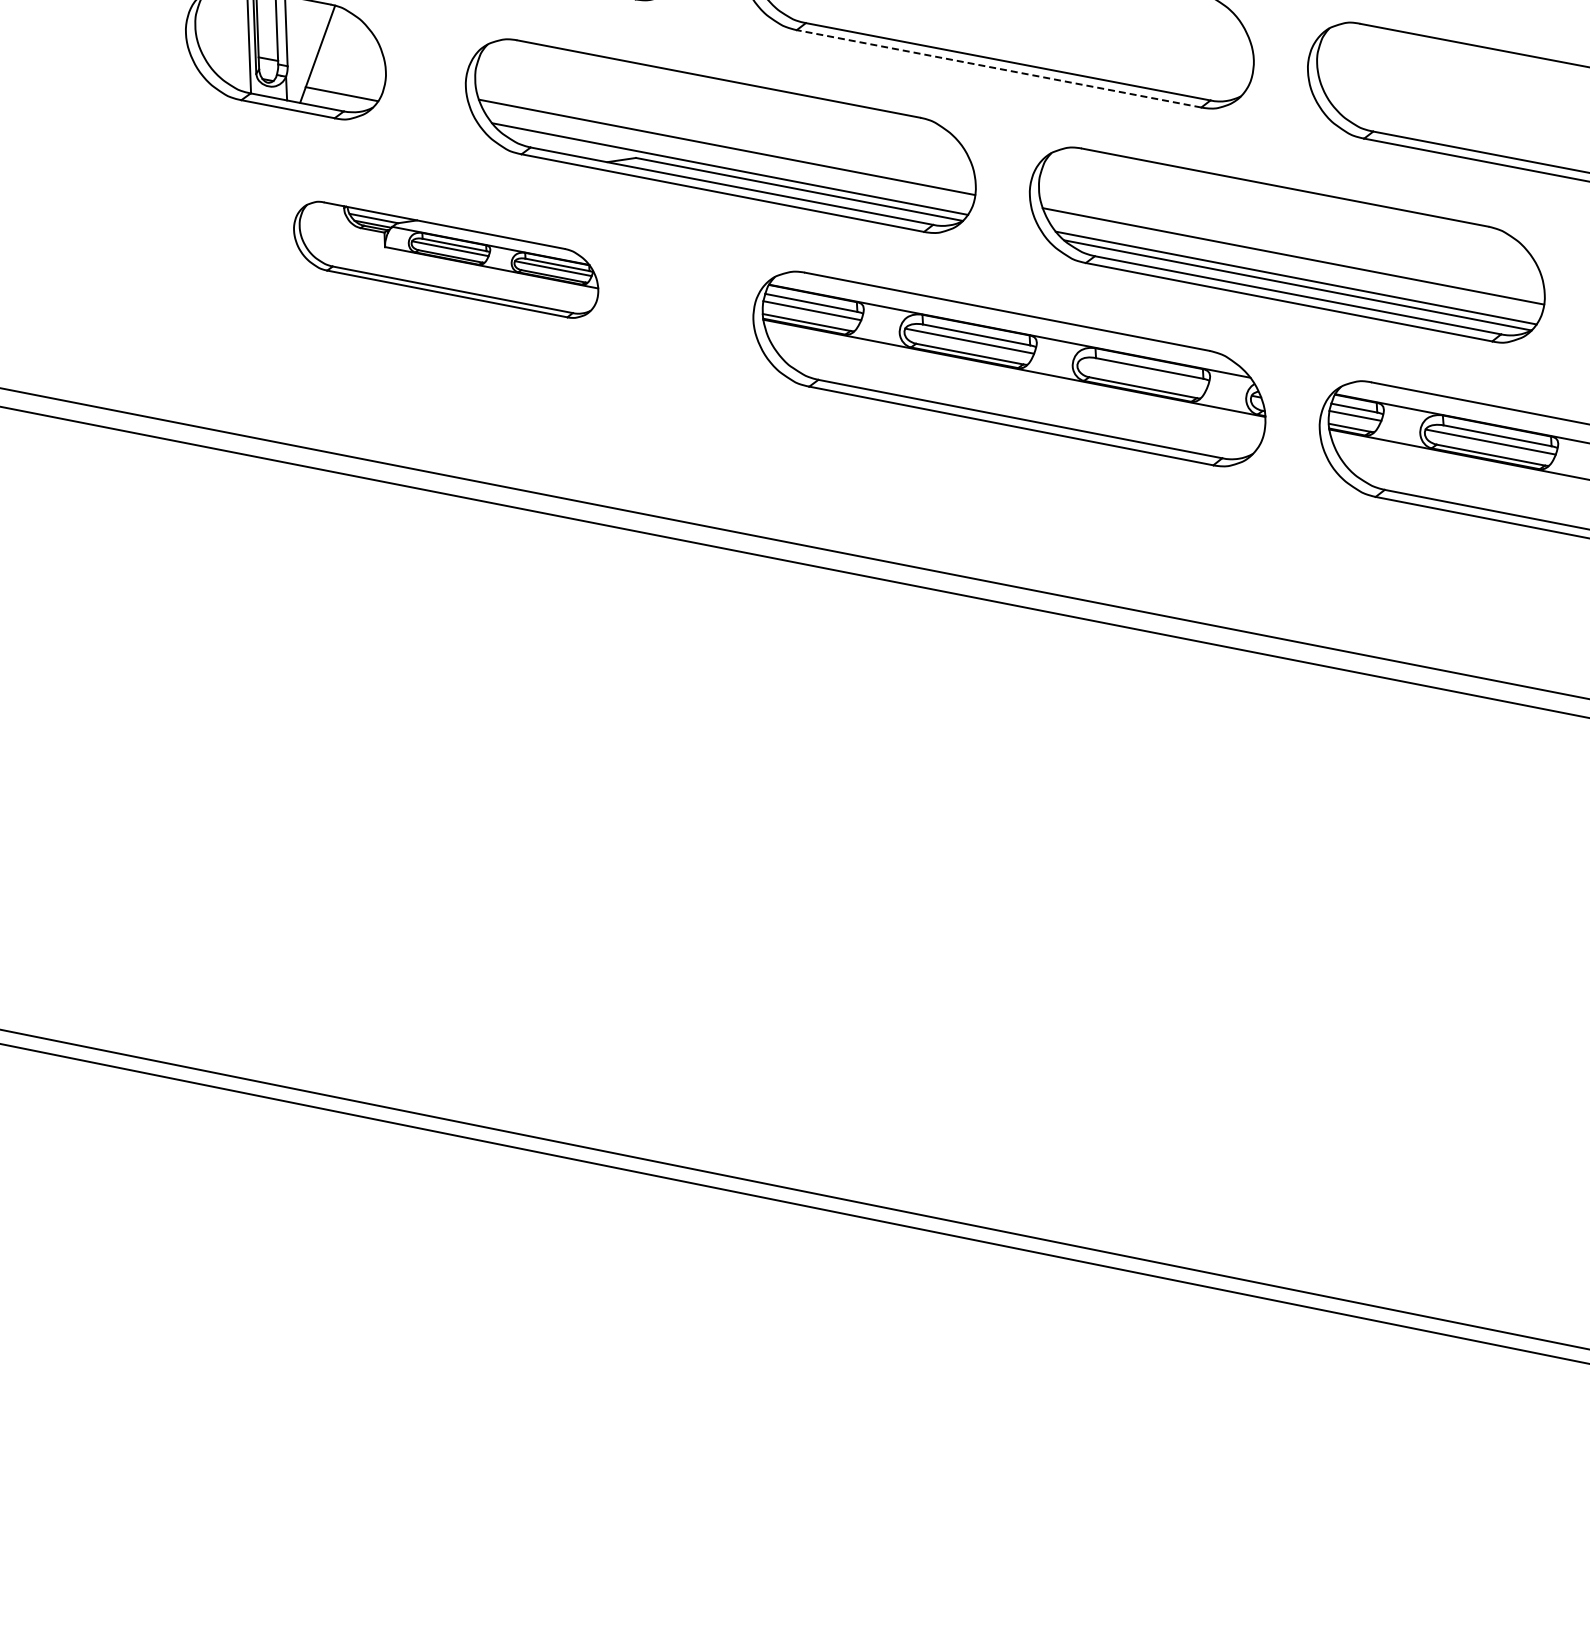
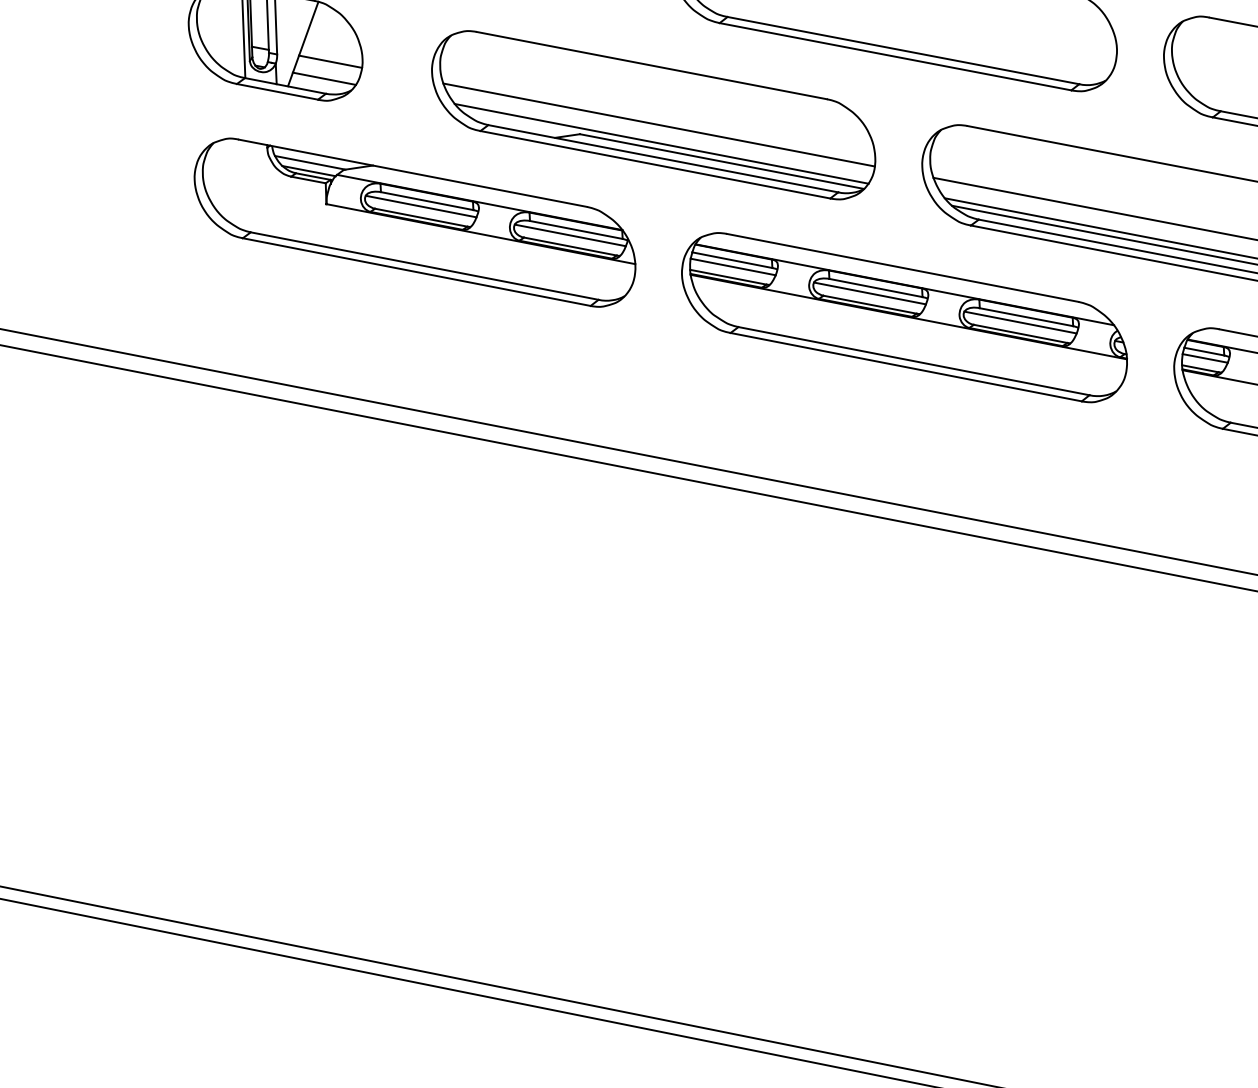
line: (999, 68) -> (895, 56), dashed -> solid
line: (348, 74) -> (330, 61), added
part: (445, 259) -> (414, 222), size x1.67
line: (1142, 374) -> (1020, 322), added

